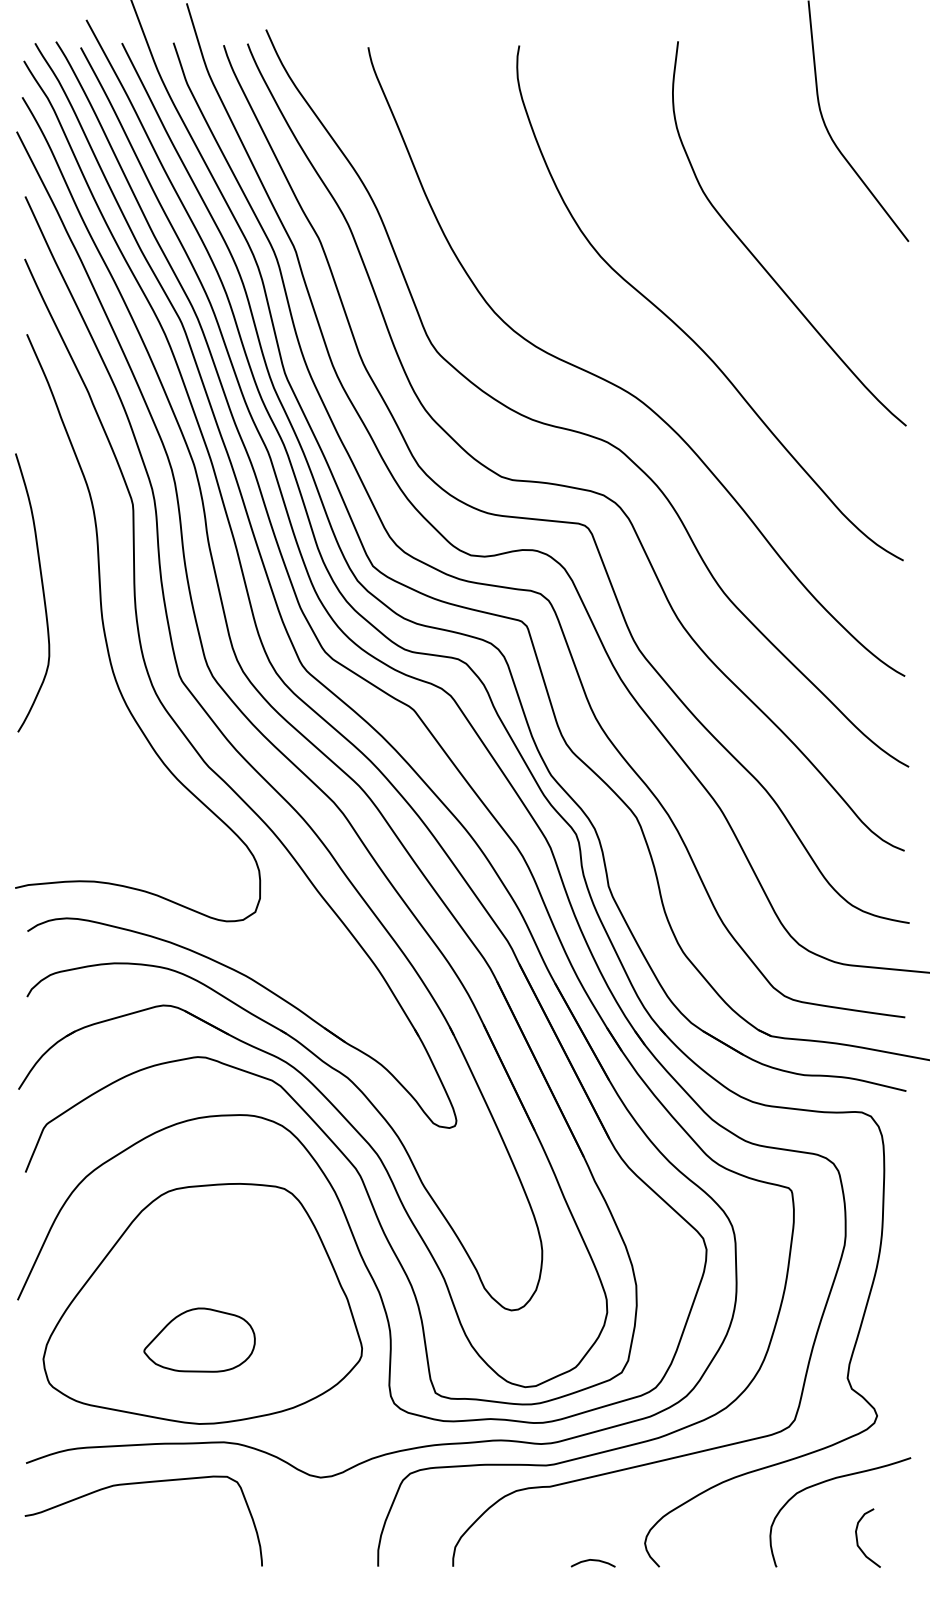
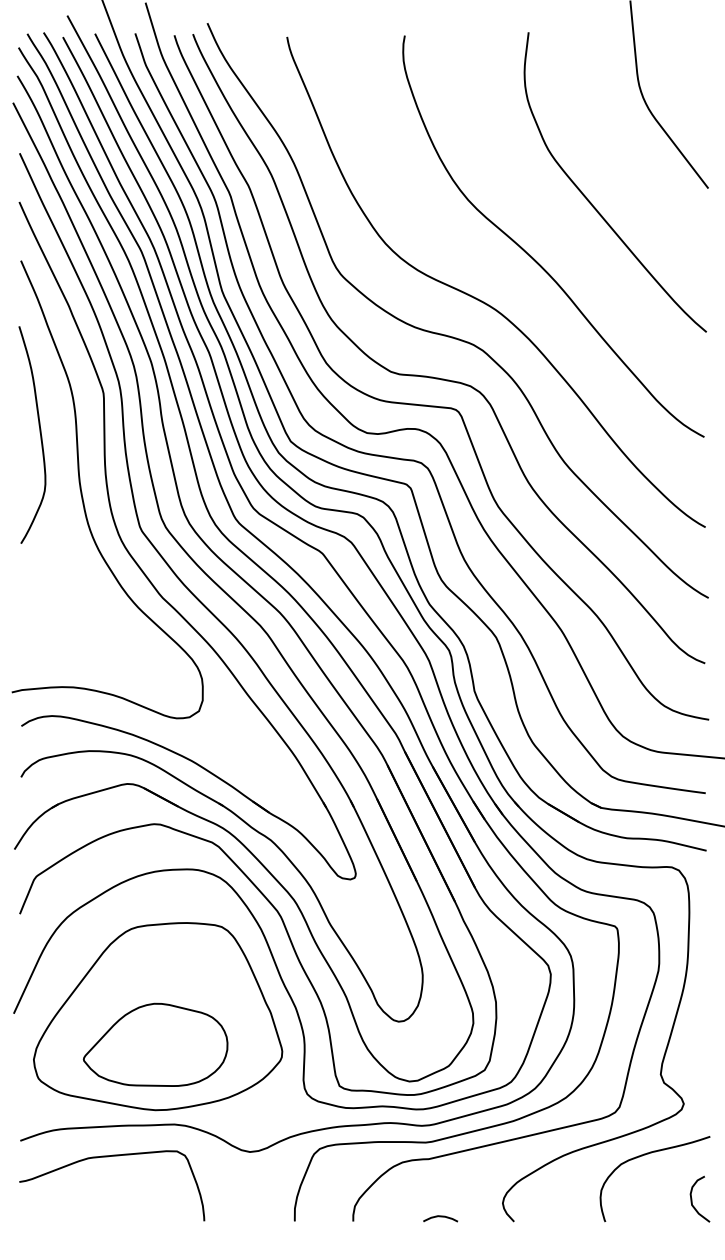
curve: (42, 592) -> (40, 434), moved
part: (199, 1339) -> (155, 1044), size x1.67
curve: (858, 1541) -> (692, 1201), moved
curve: (594, 1561) -> (441, 1217), moved

